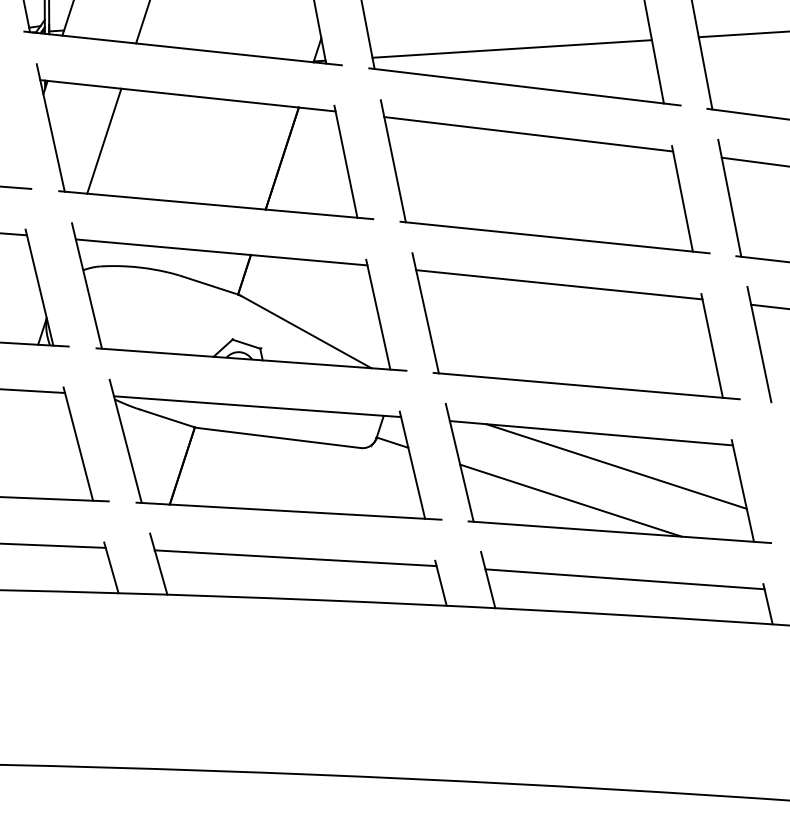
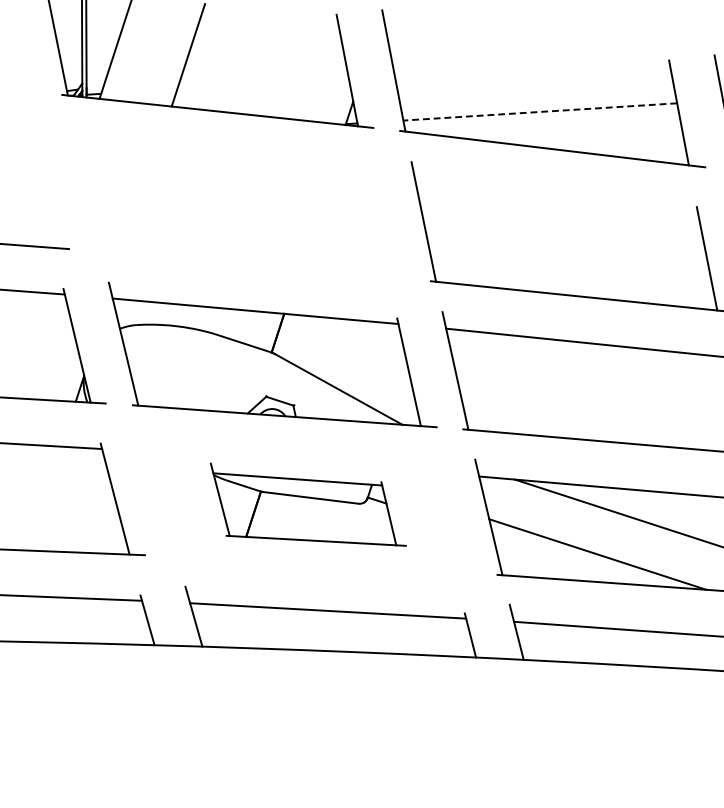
line: (512, 48) -> (540, 111), solid -> dashed
line: (528, 134) -> (556, 195), removed
part: (204, 141) -> (238, 202), removed
part: (275, 449) -> (308, 504), size x0.6

